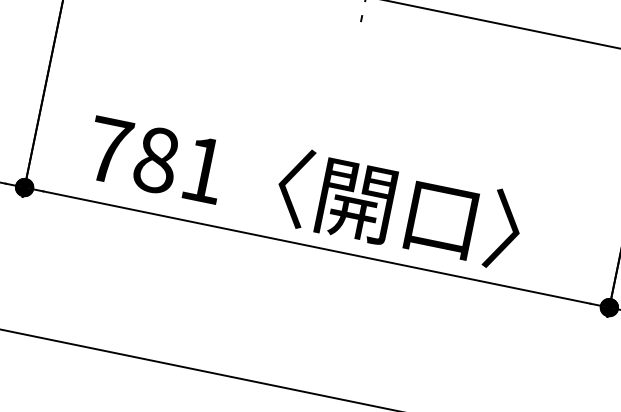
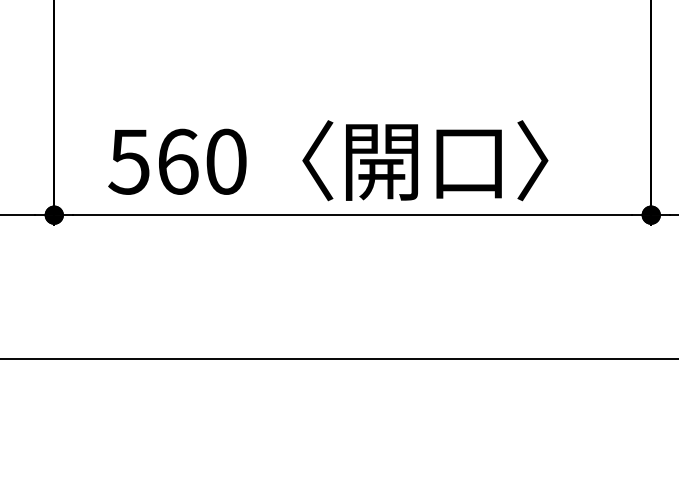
text: (156, 159) -> (177, 161), 781 -> 560

